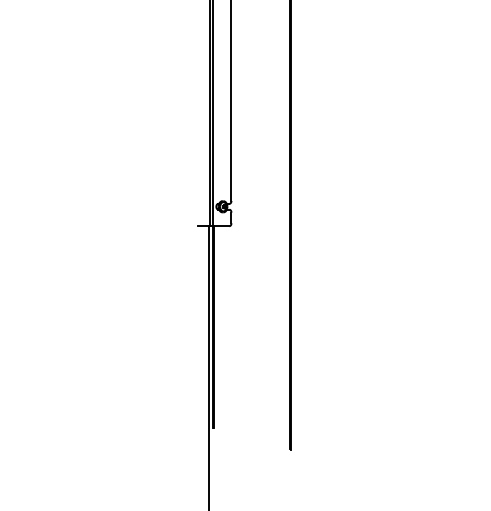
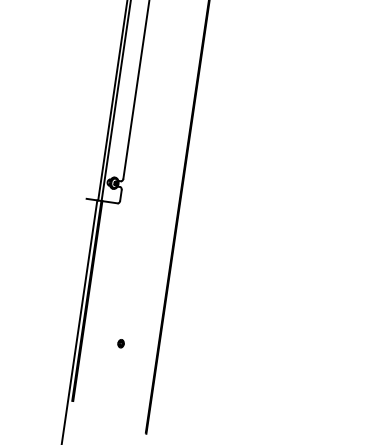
part: (252, 364) -> (120, 343), added

